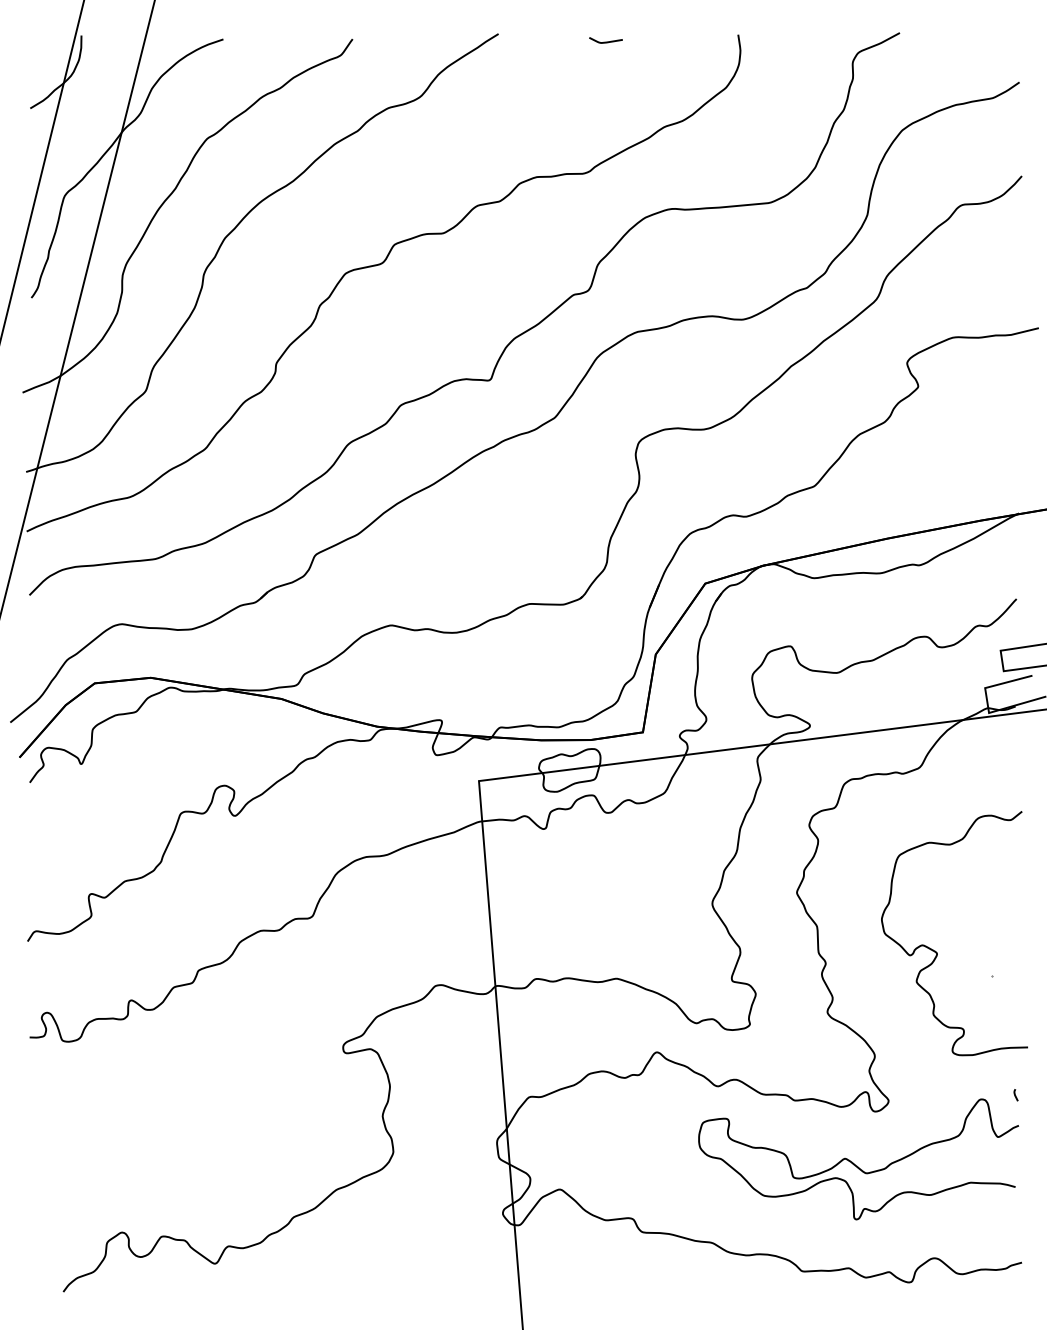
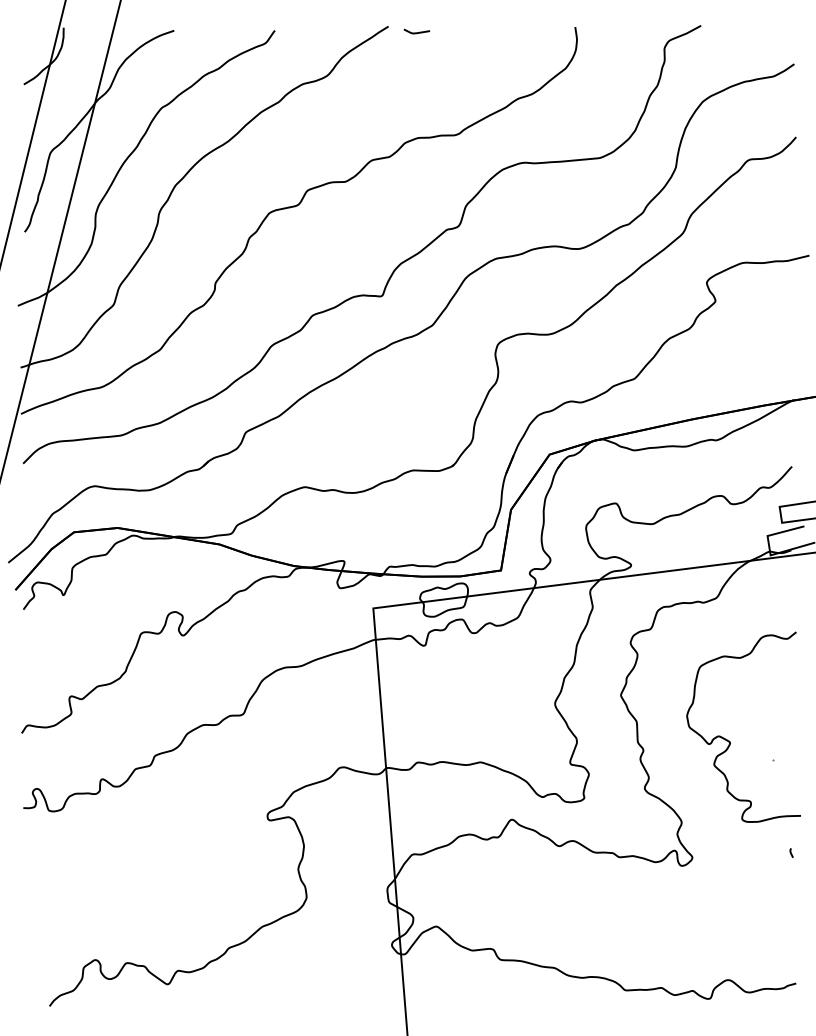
curve: (605, 41) -> (416, 32), moved
curve: (854, 1163) -> (665, 906), removed

